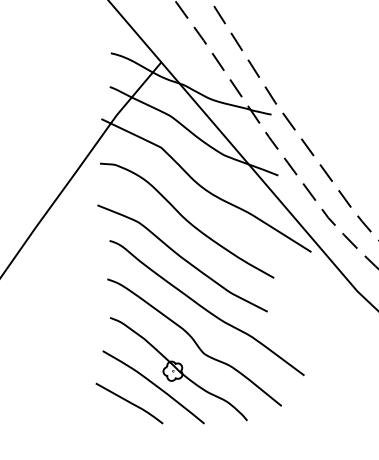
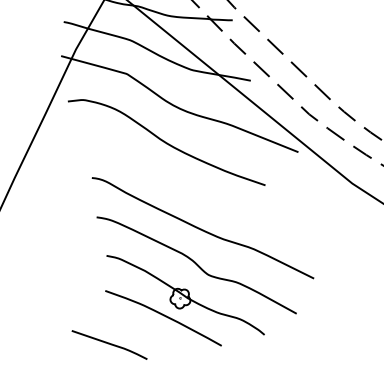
curve: (182, 258) -> (169, 182), removed
curve: (129, 403) -> (109, 345), moved

